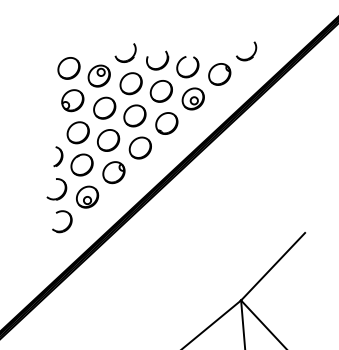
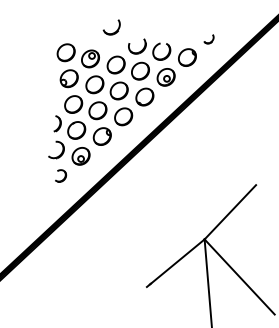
part: (245, 51) -> (208, 39), size x0.6
part: (125, 53) -> (111, 27), moved
part: (61, 220) -> (60, 175), size x0.7

